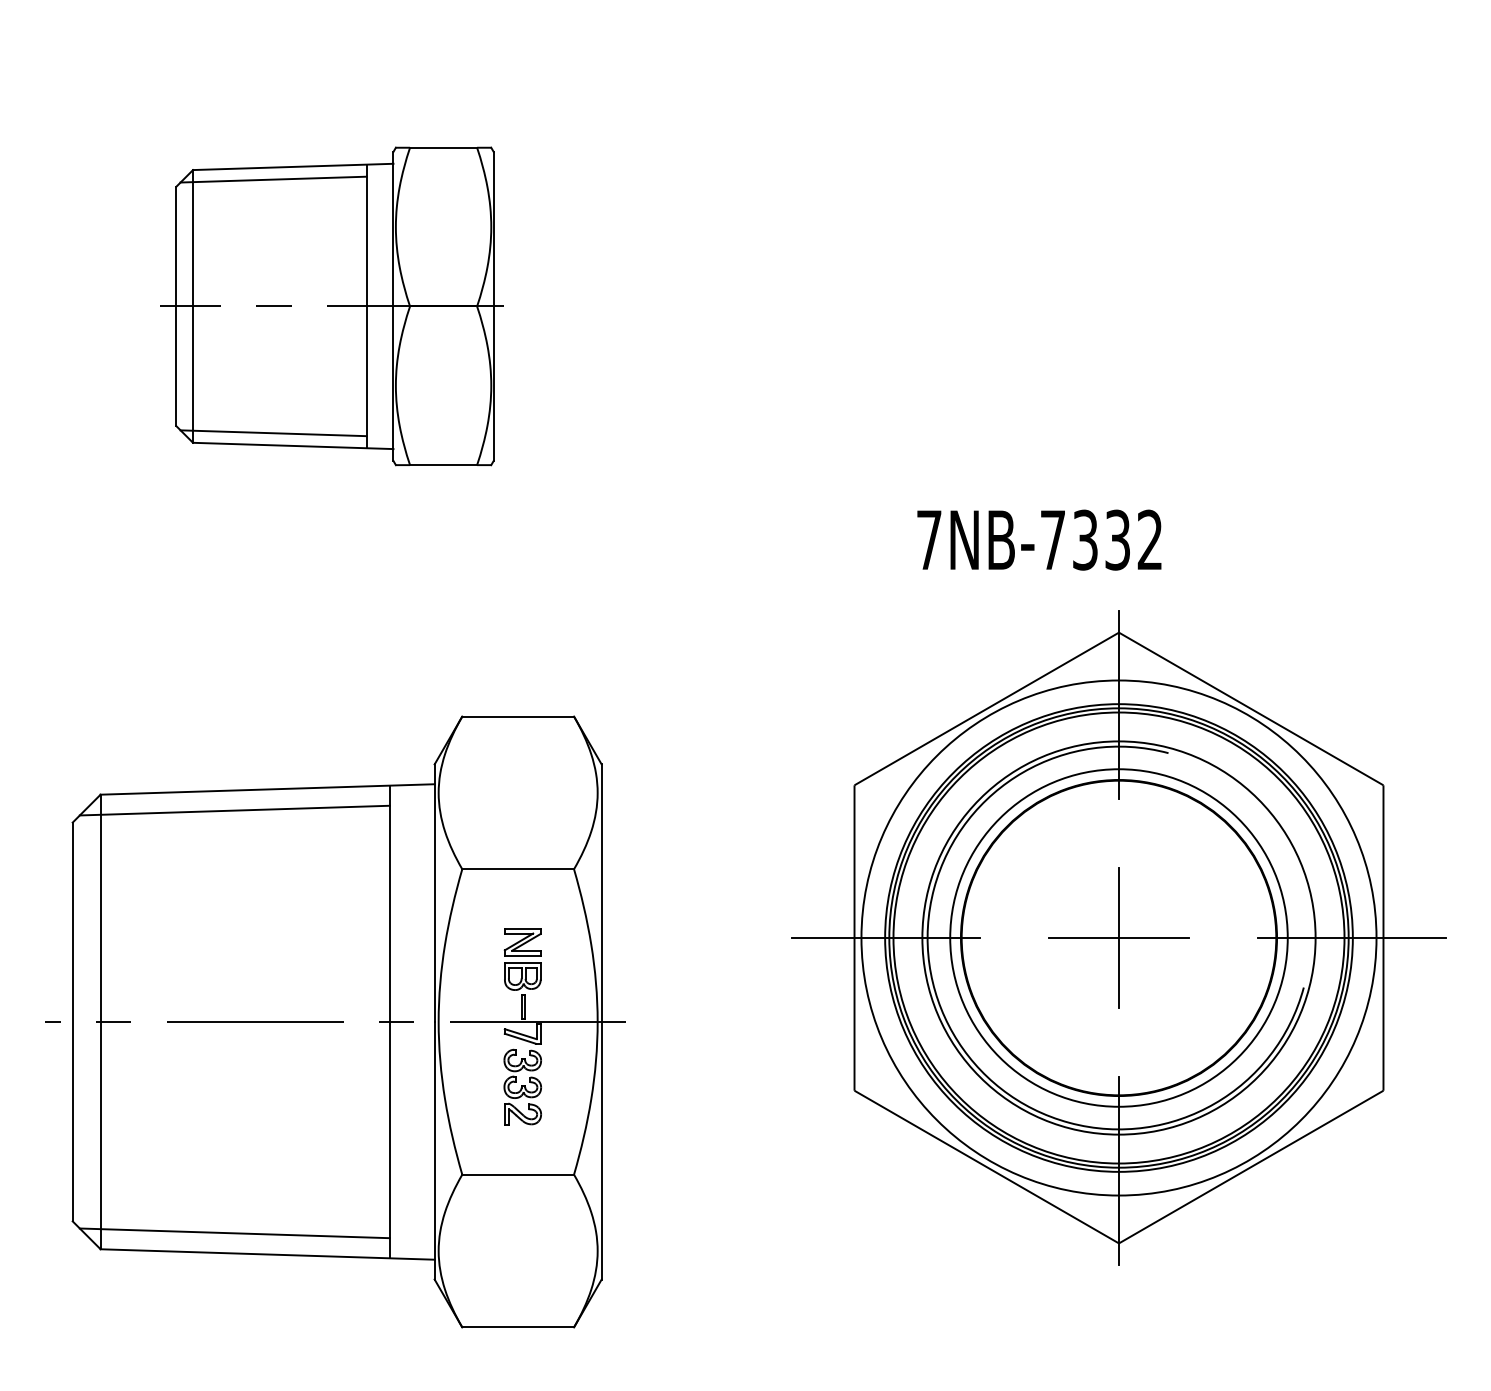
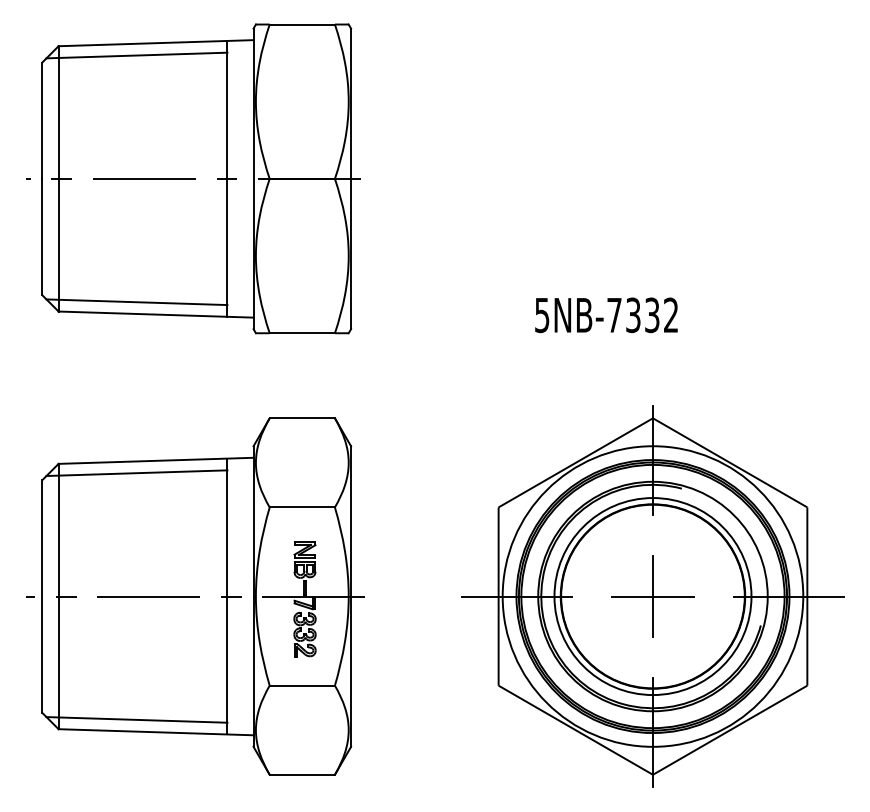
part: (331, 305) -> (193, 178), size x1.67
text: (929, 540) -> (542, 315), 7NB-7332 -> 5NB-7332
part: (1118, 937) -> (652, 596), moved

